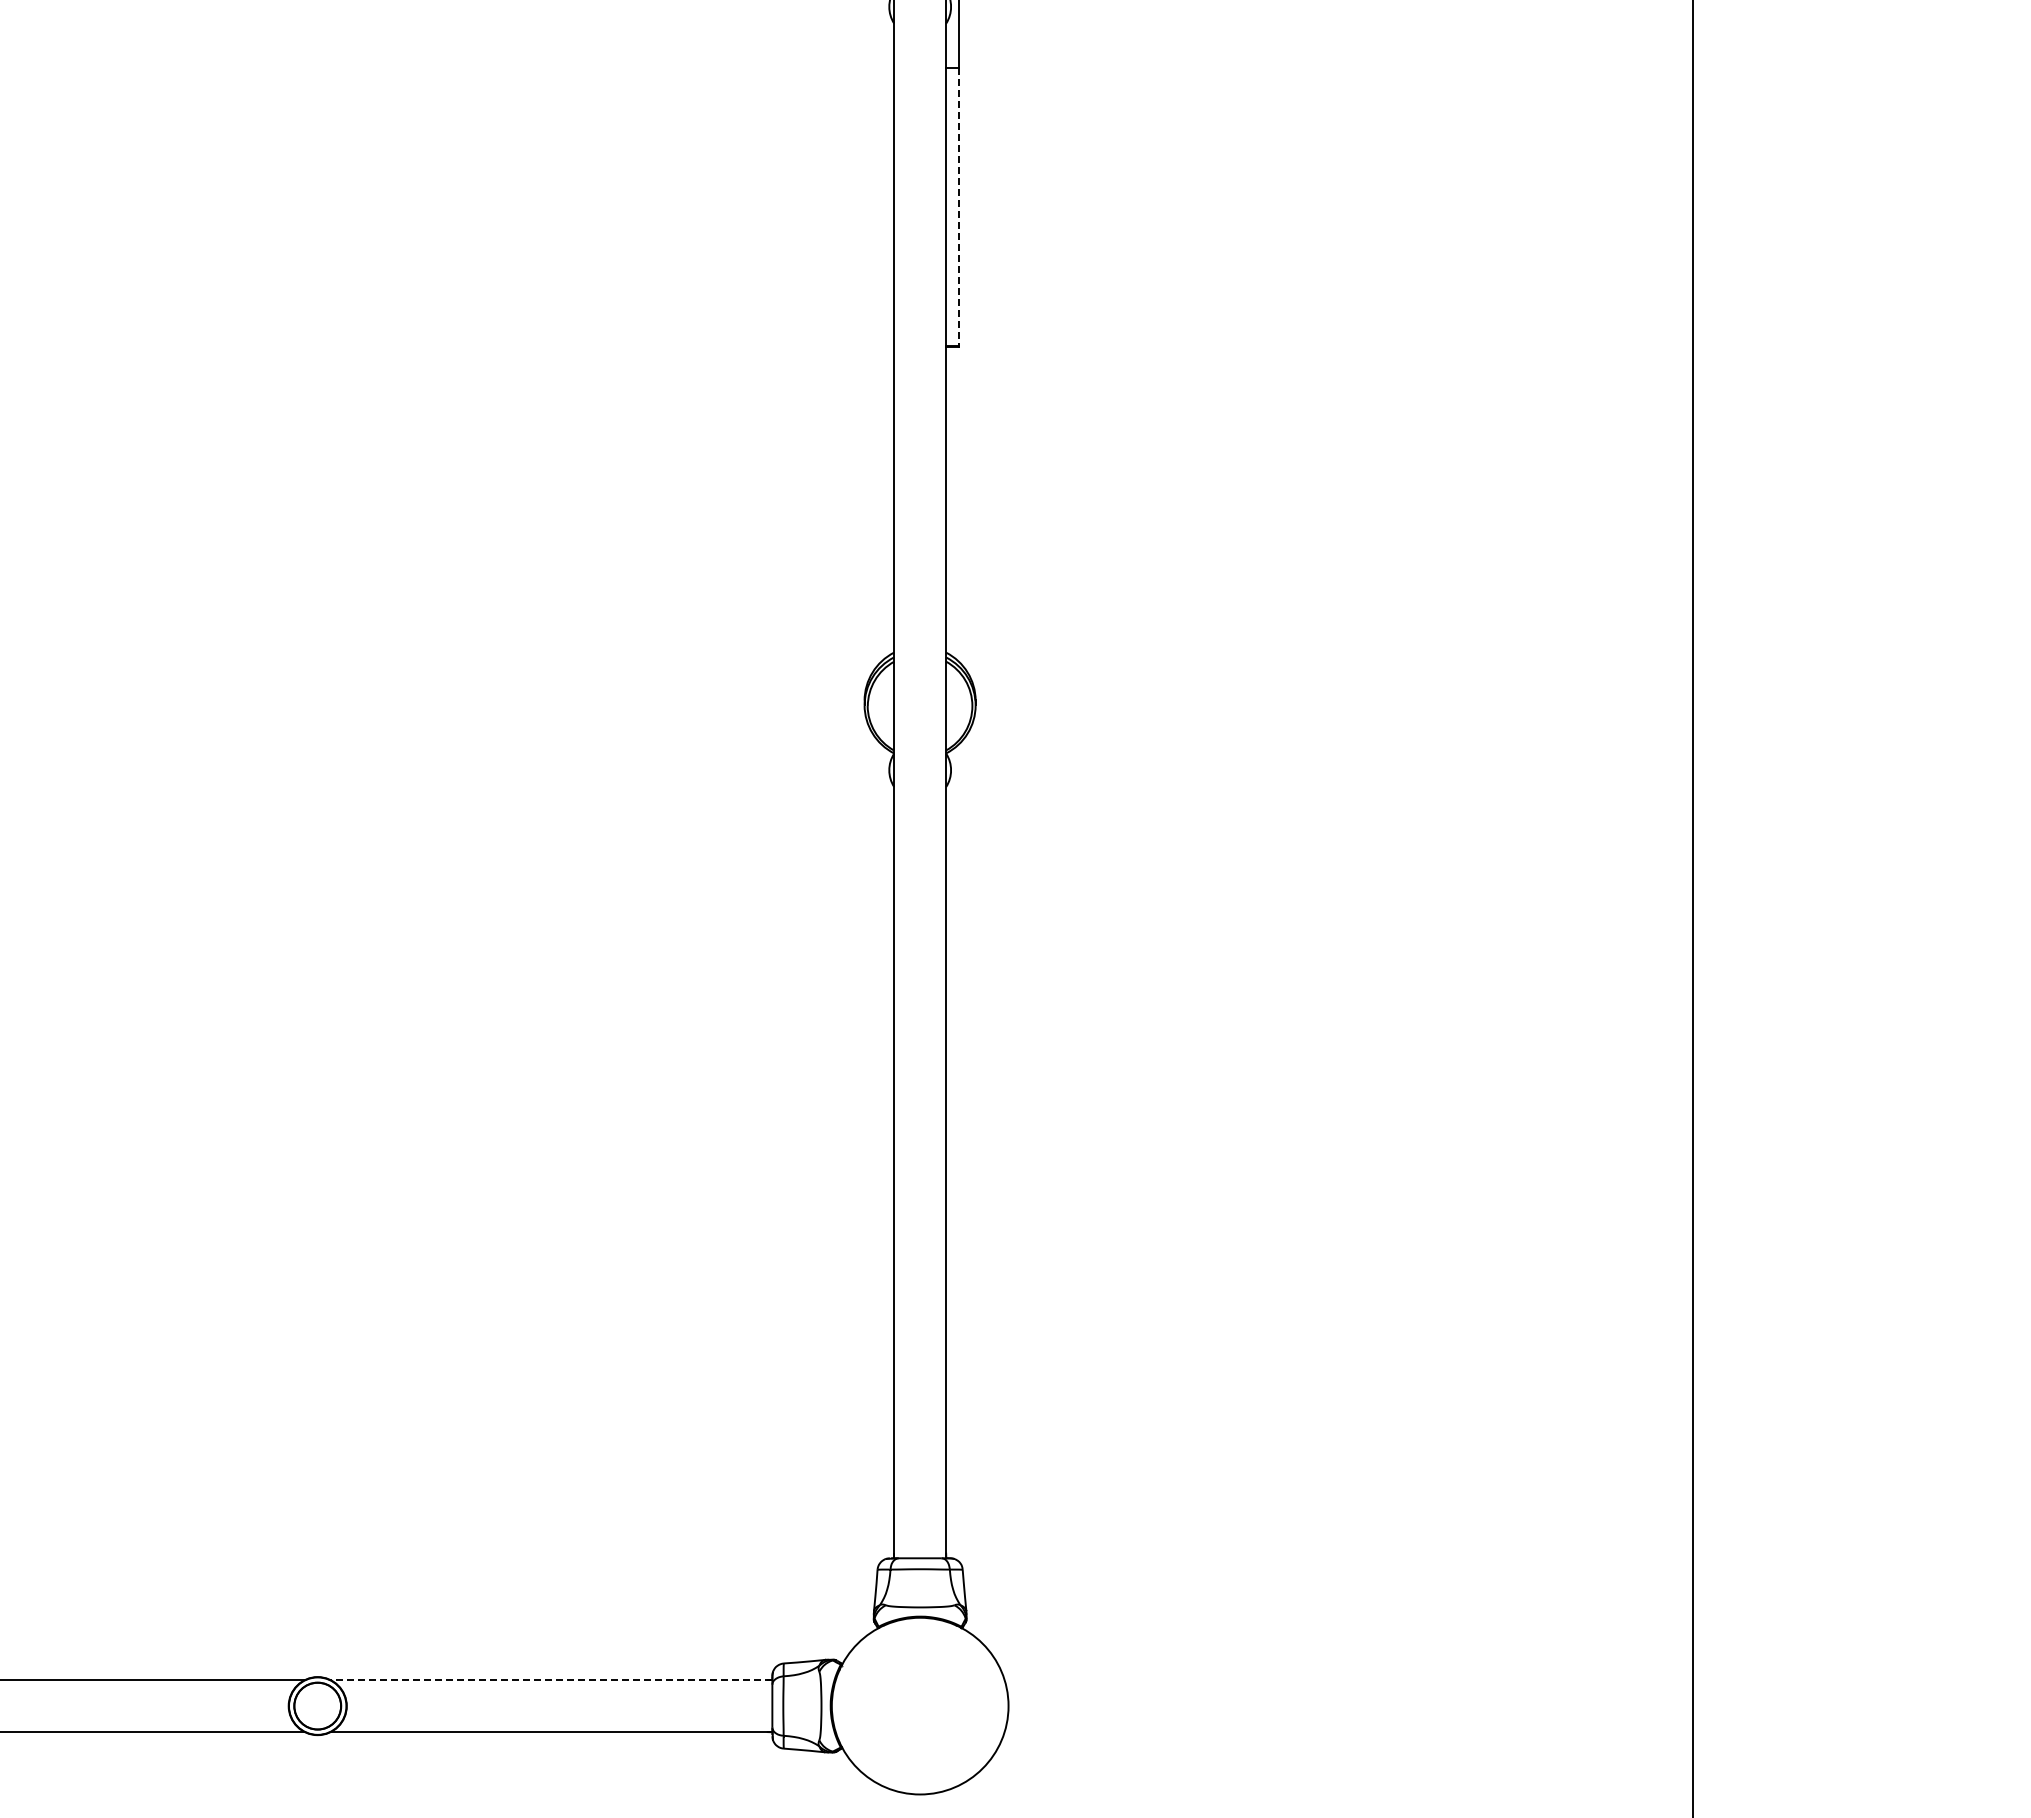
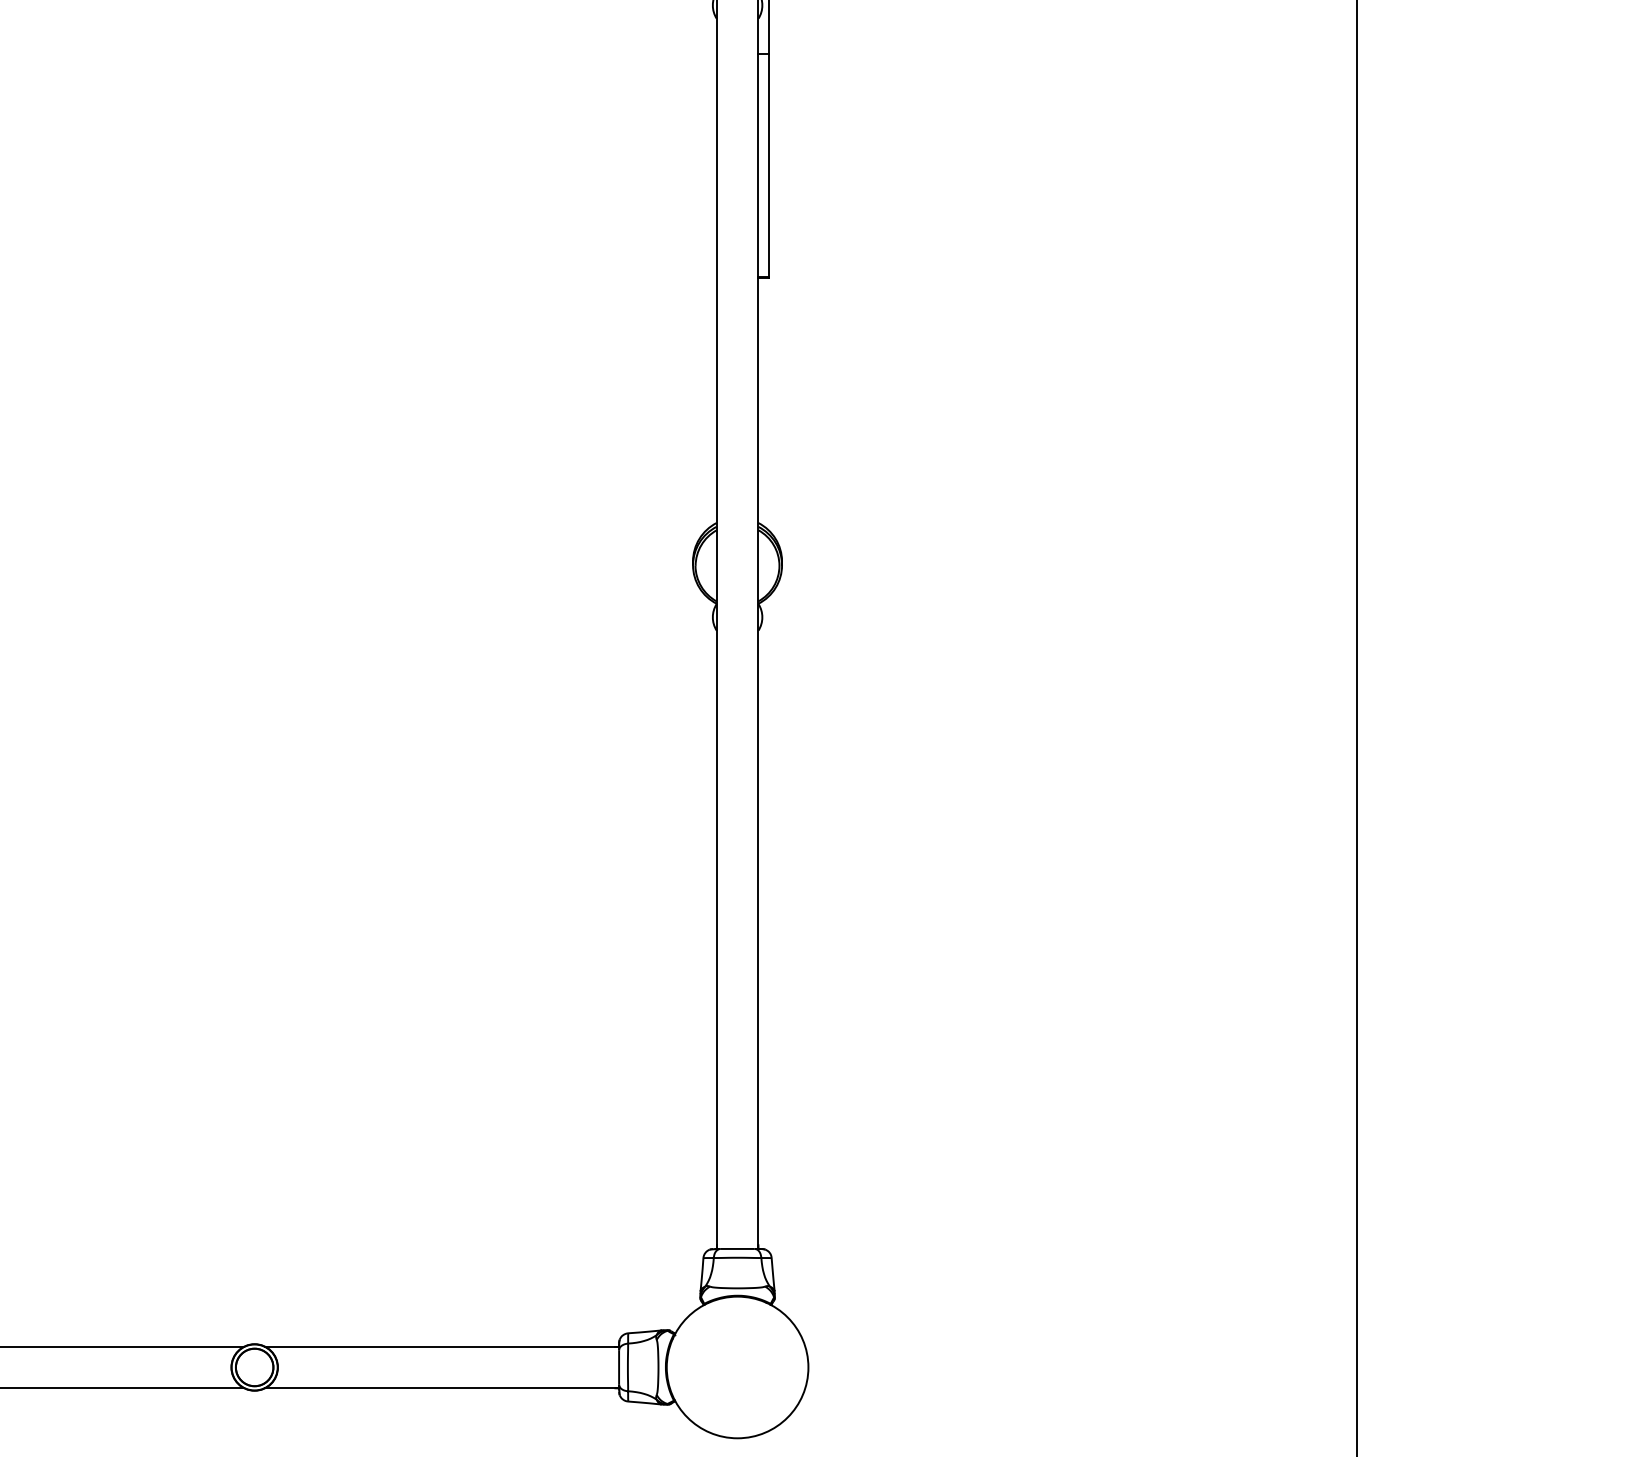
line: (958, 206) -> (768, 165), dashed -> solid
line: (551, 1680) -> (442, 1346), dashed -> solid

